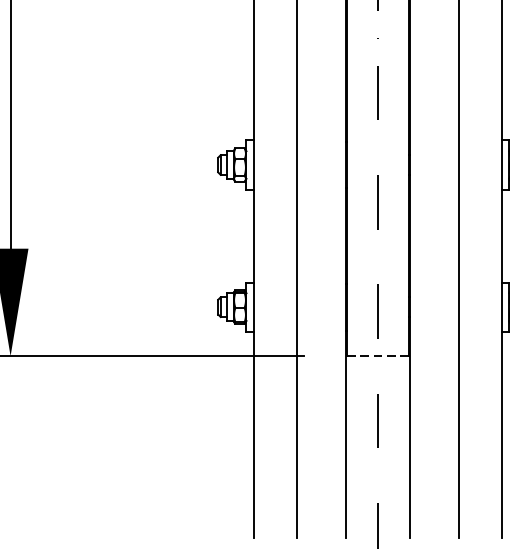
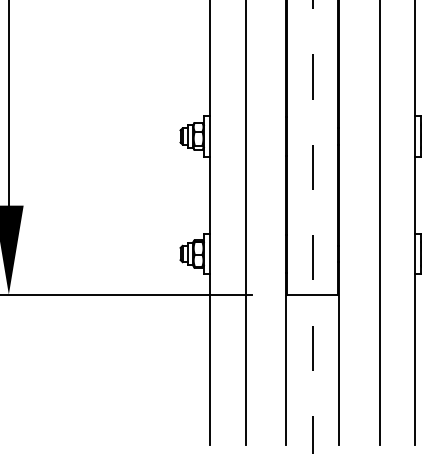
line: (378, 356) -> (313, 294), dashed -> solid

